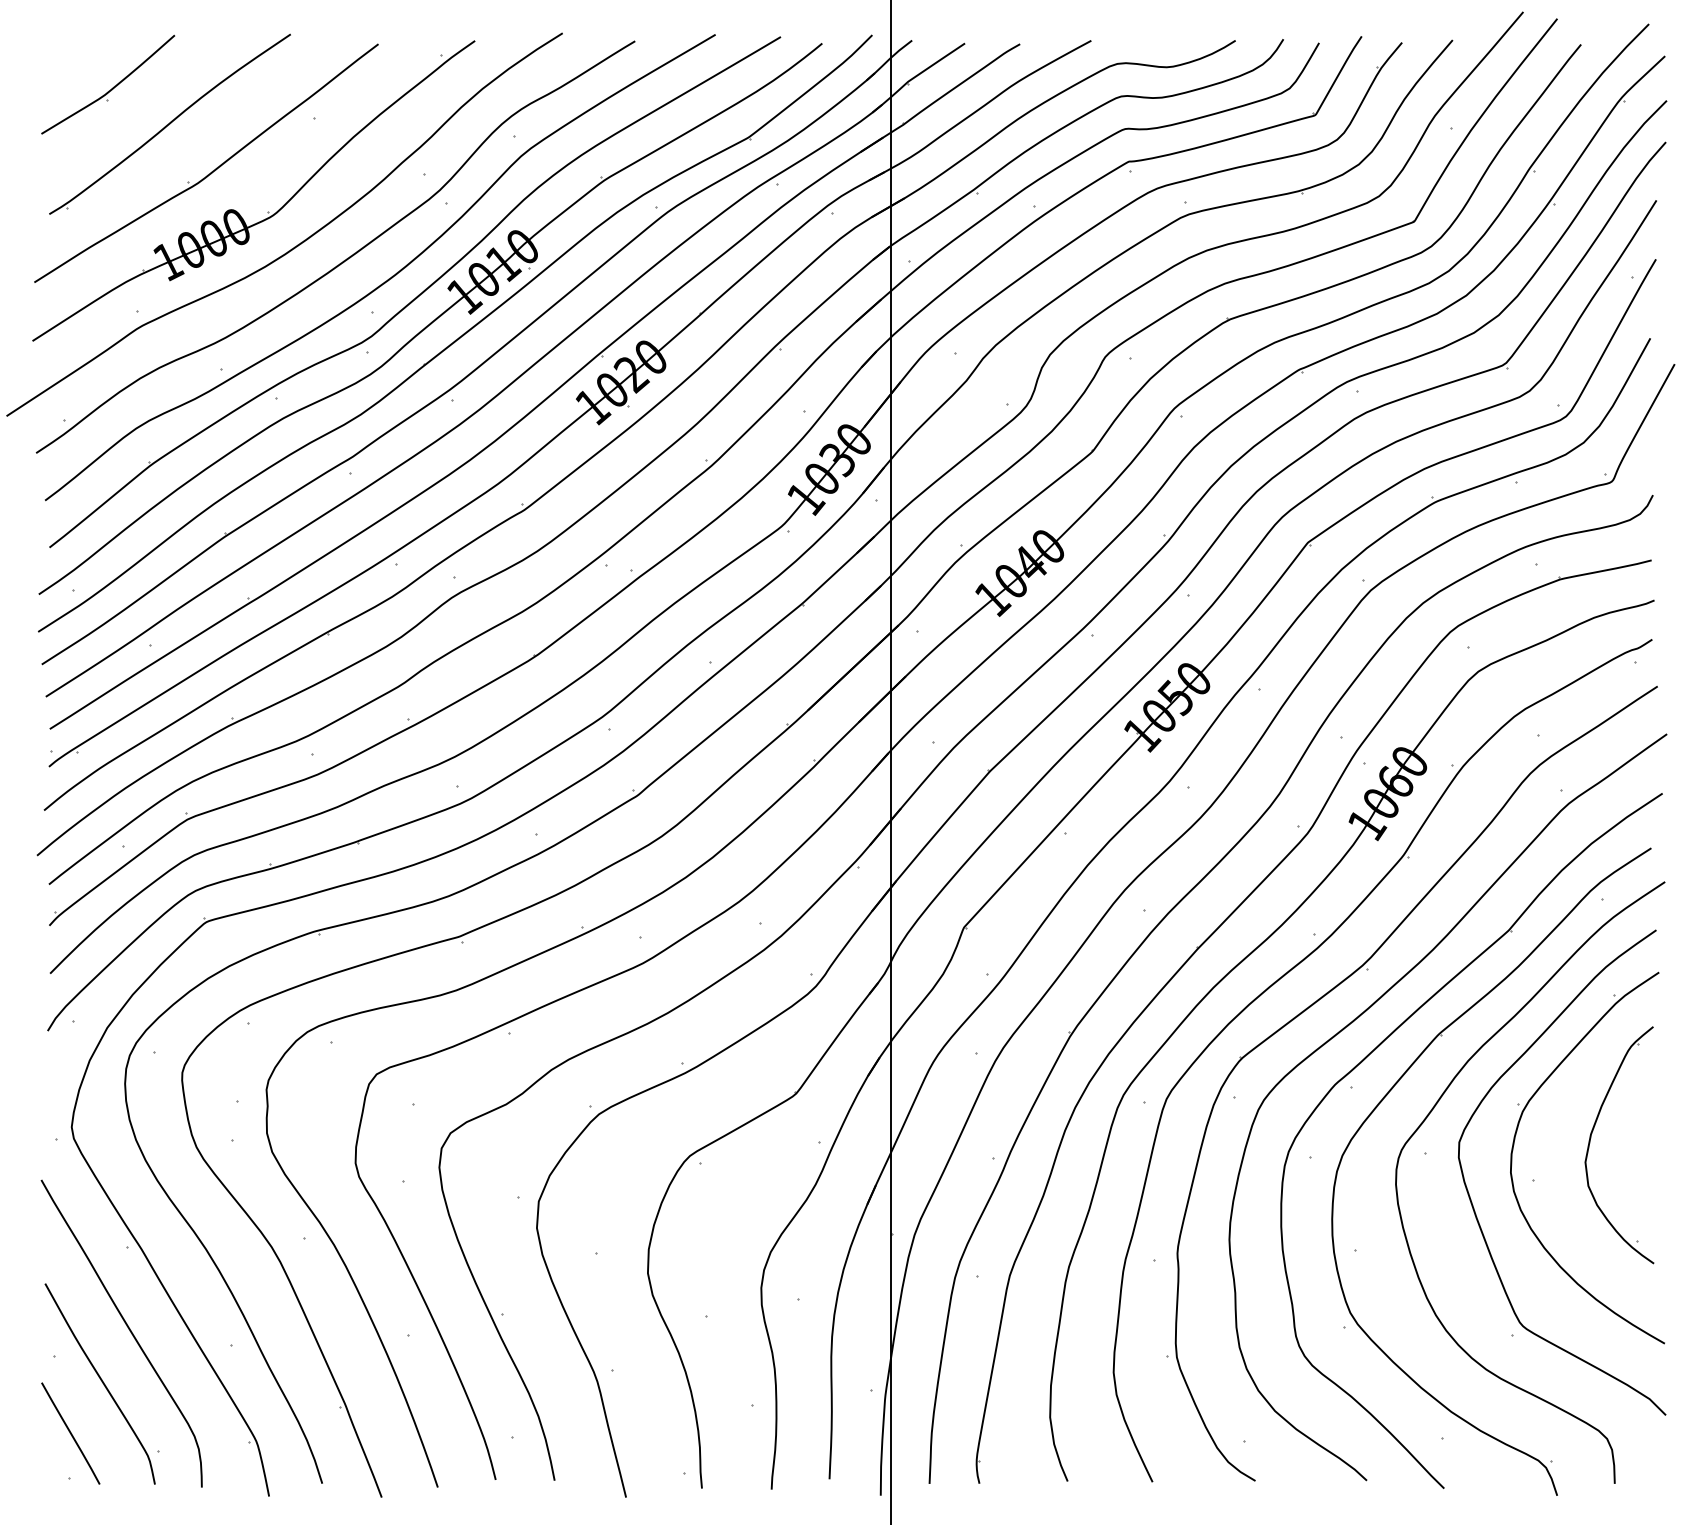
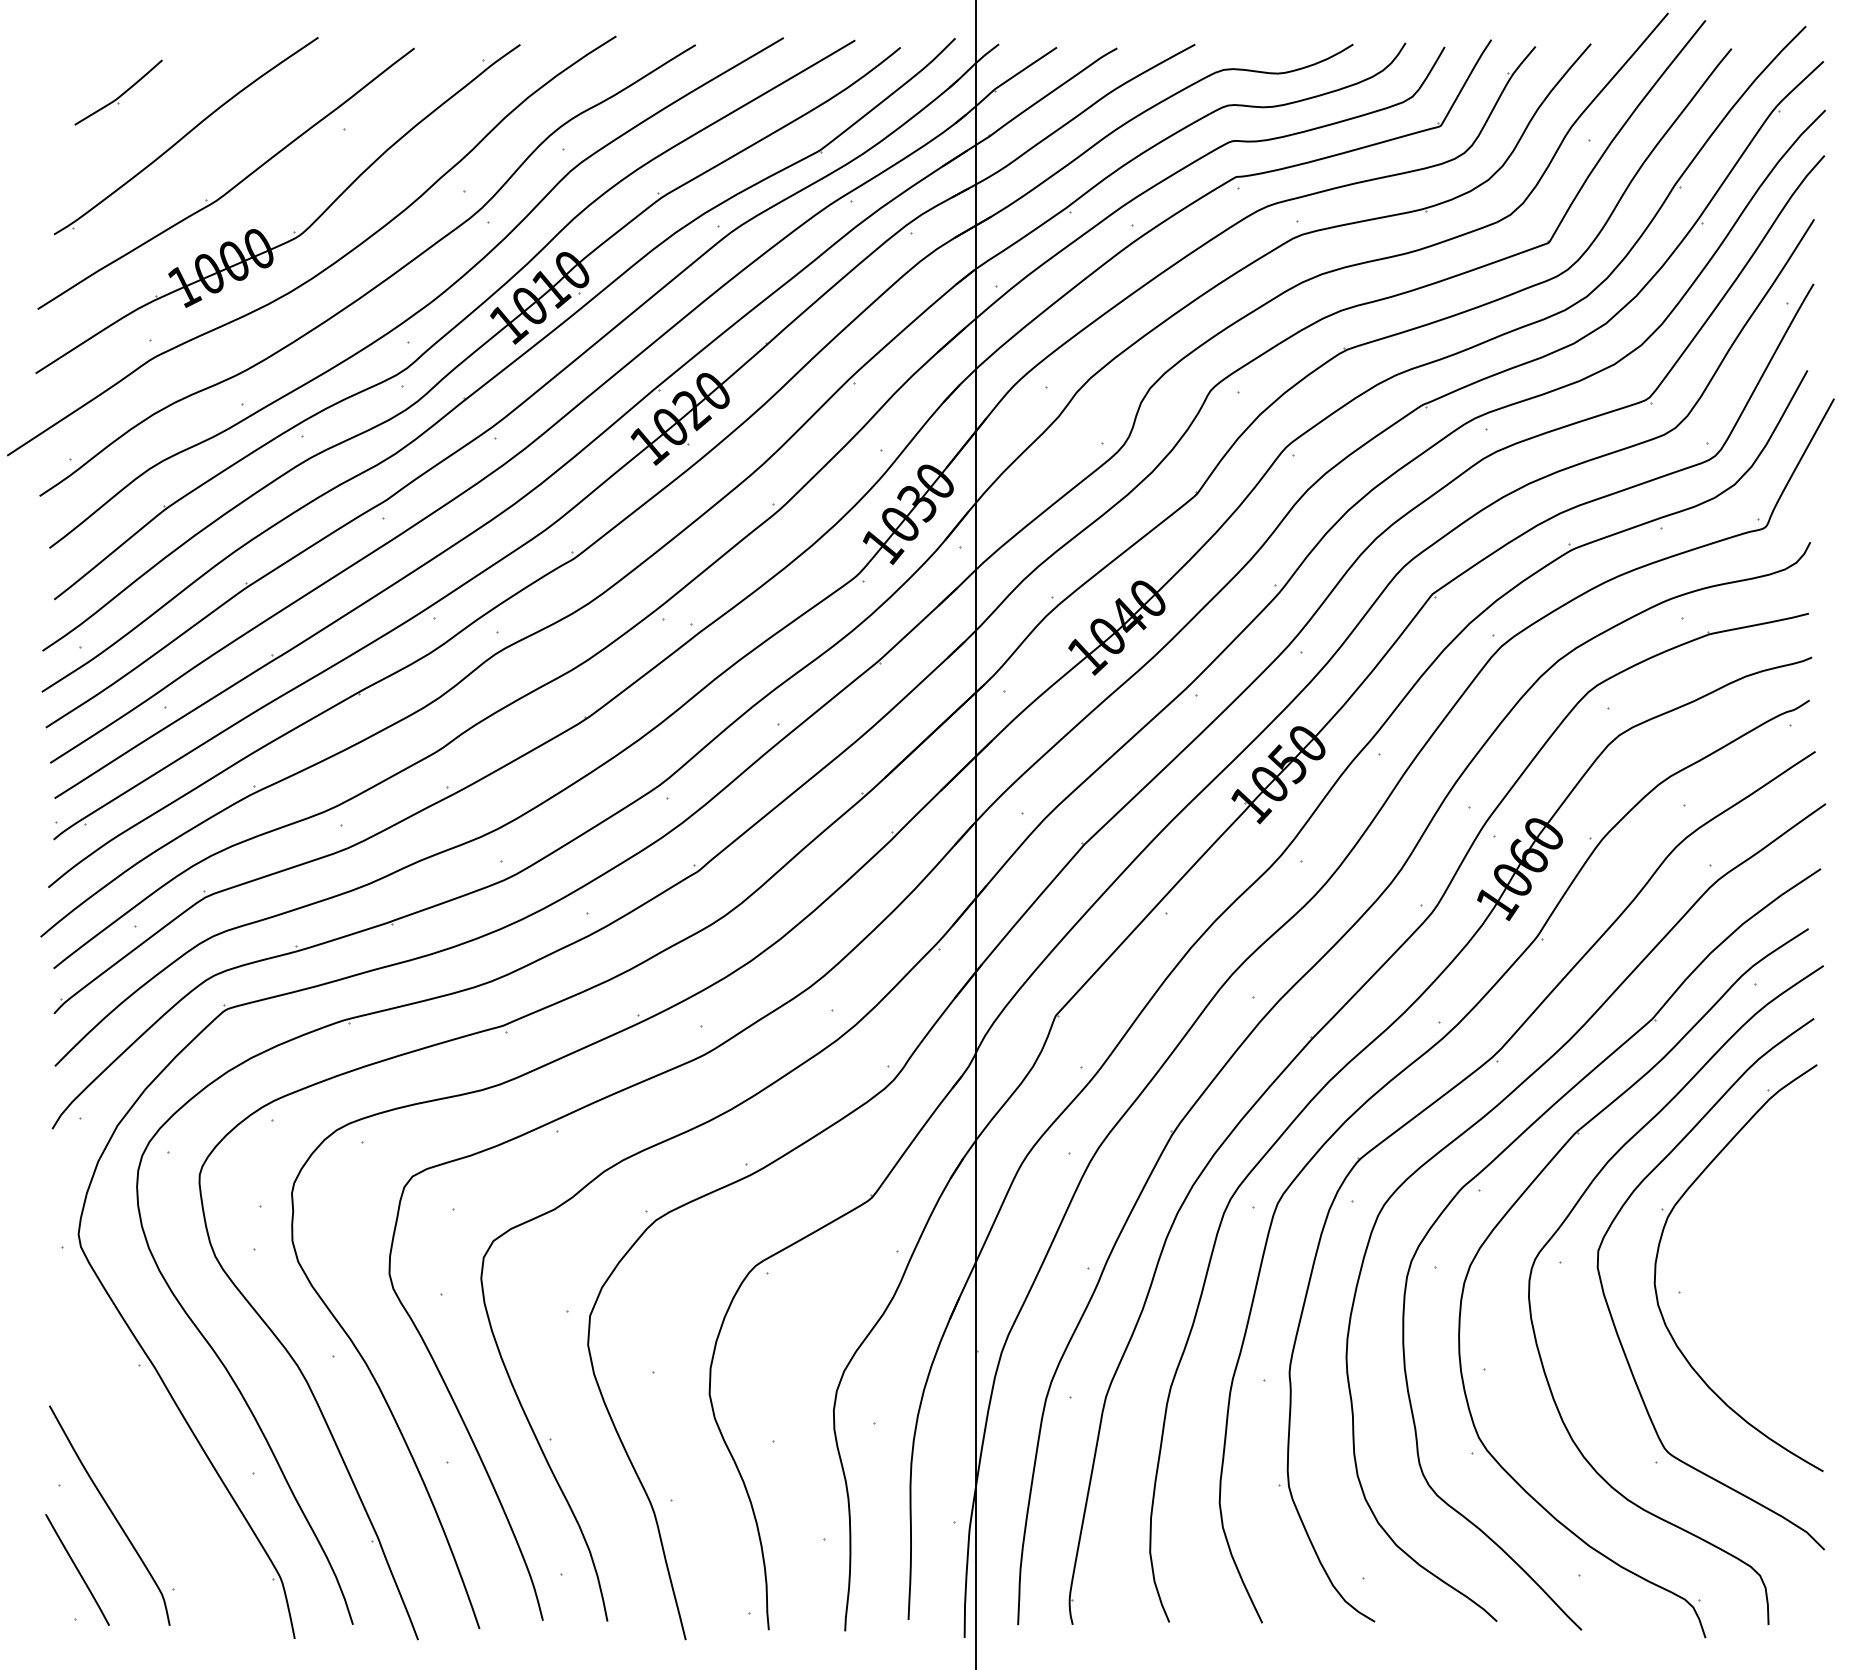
part: (108, 84) -> (118, 92), size x0.6
part: (1591, 1138) -> (1743, 1246), removed
curve: (128, 1329) -> (140, 1455), removed

